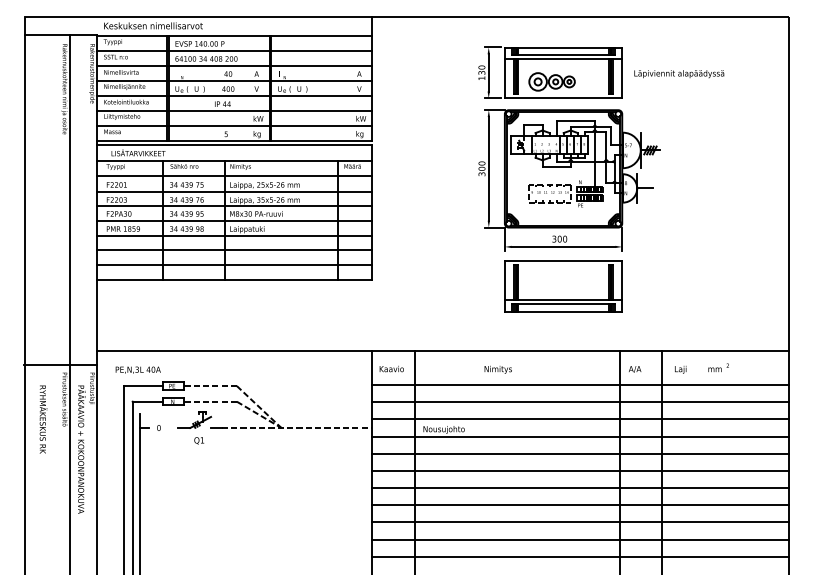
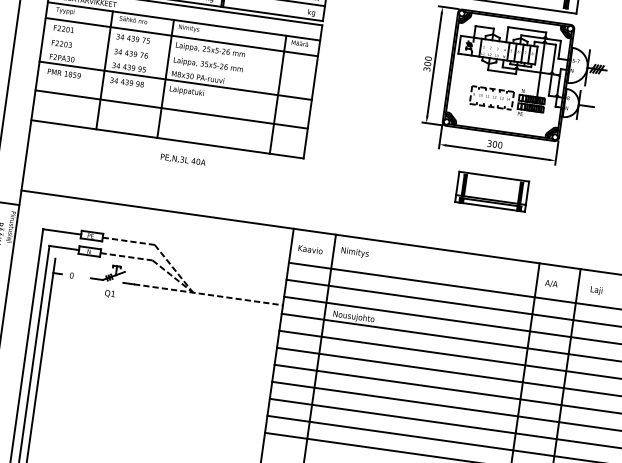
line: (234, 191) -> (179, 51), removed
line: (234, 205) -> (177, 65), removed
line: (234, 235) -> (173, 95), removed
line: (234, 264) -> (169, 124), removed
part: (563, 286) -> (492, 191), size x0.6
text: (137, 369) -> (182, 159), moved
text: (497, 369) -> (354, 252), moved

